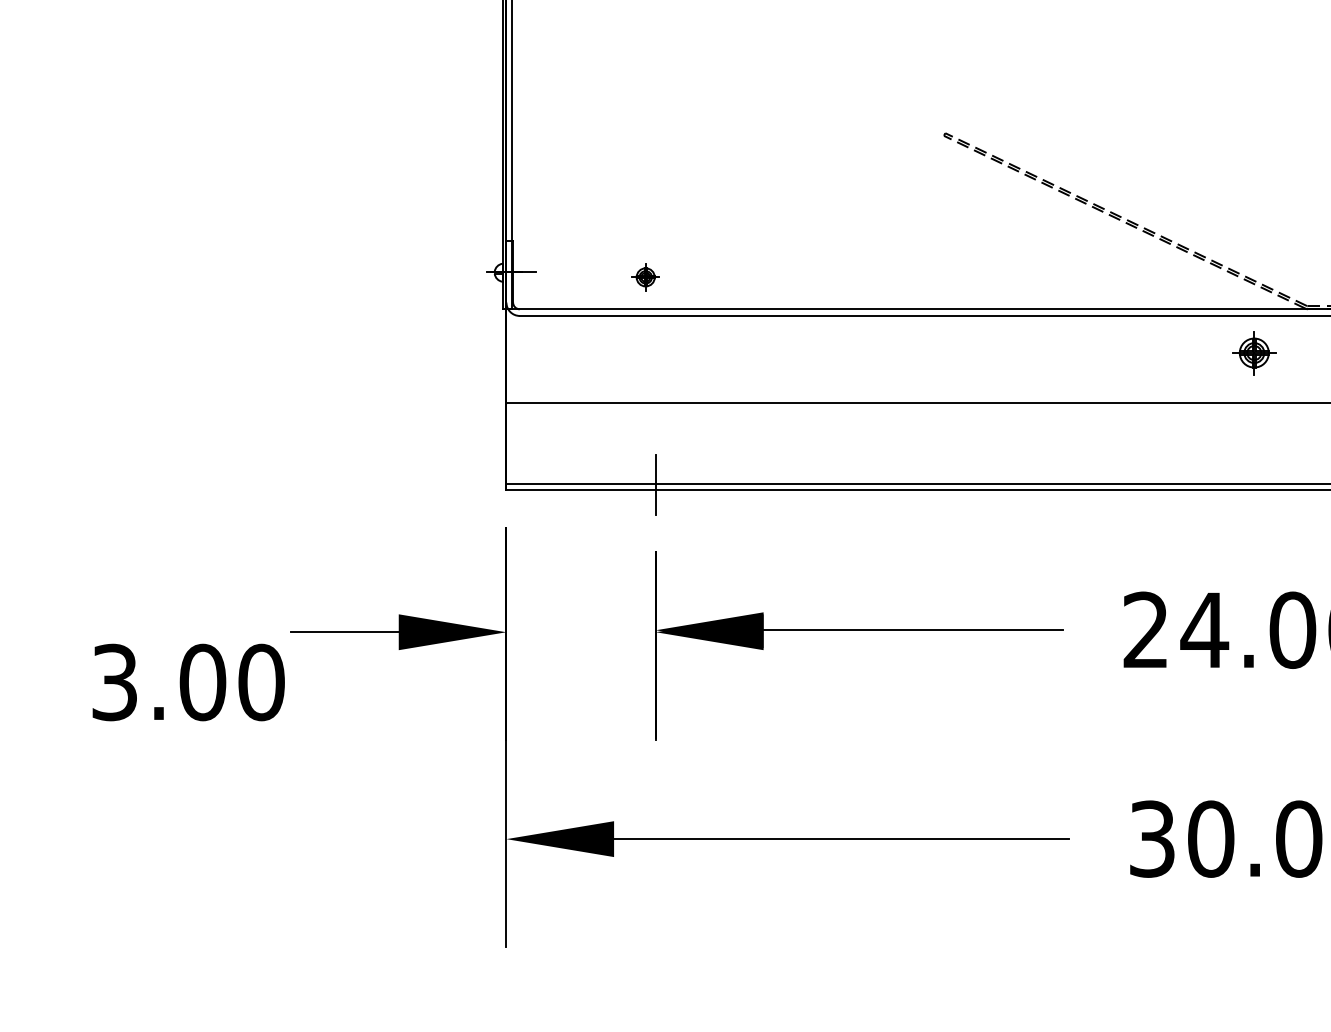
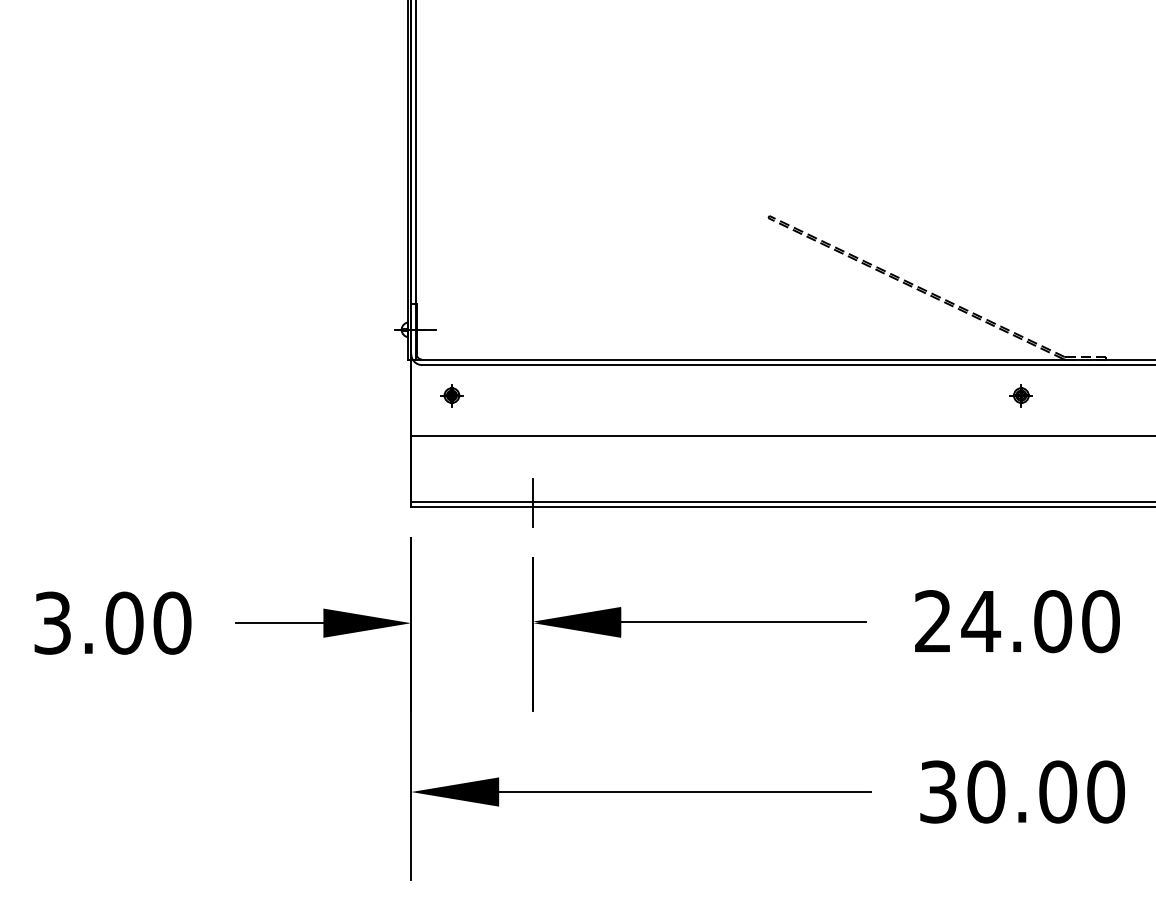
part: (645, 277) -> (451, 395), moved
part: (1252, 353) -> (1020, 395), size x0.62
text: (188, 681) -> (112, 622), moved

